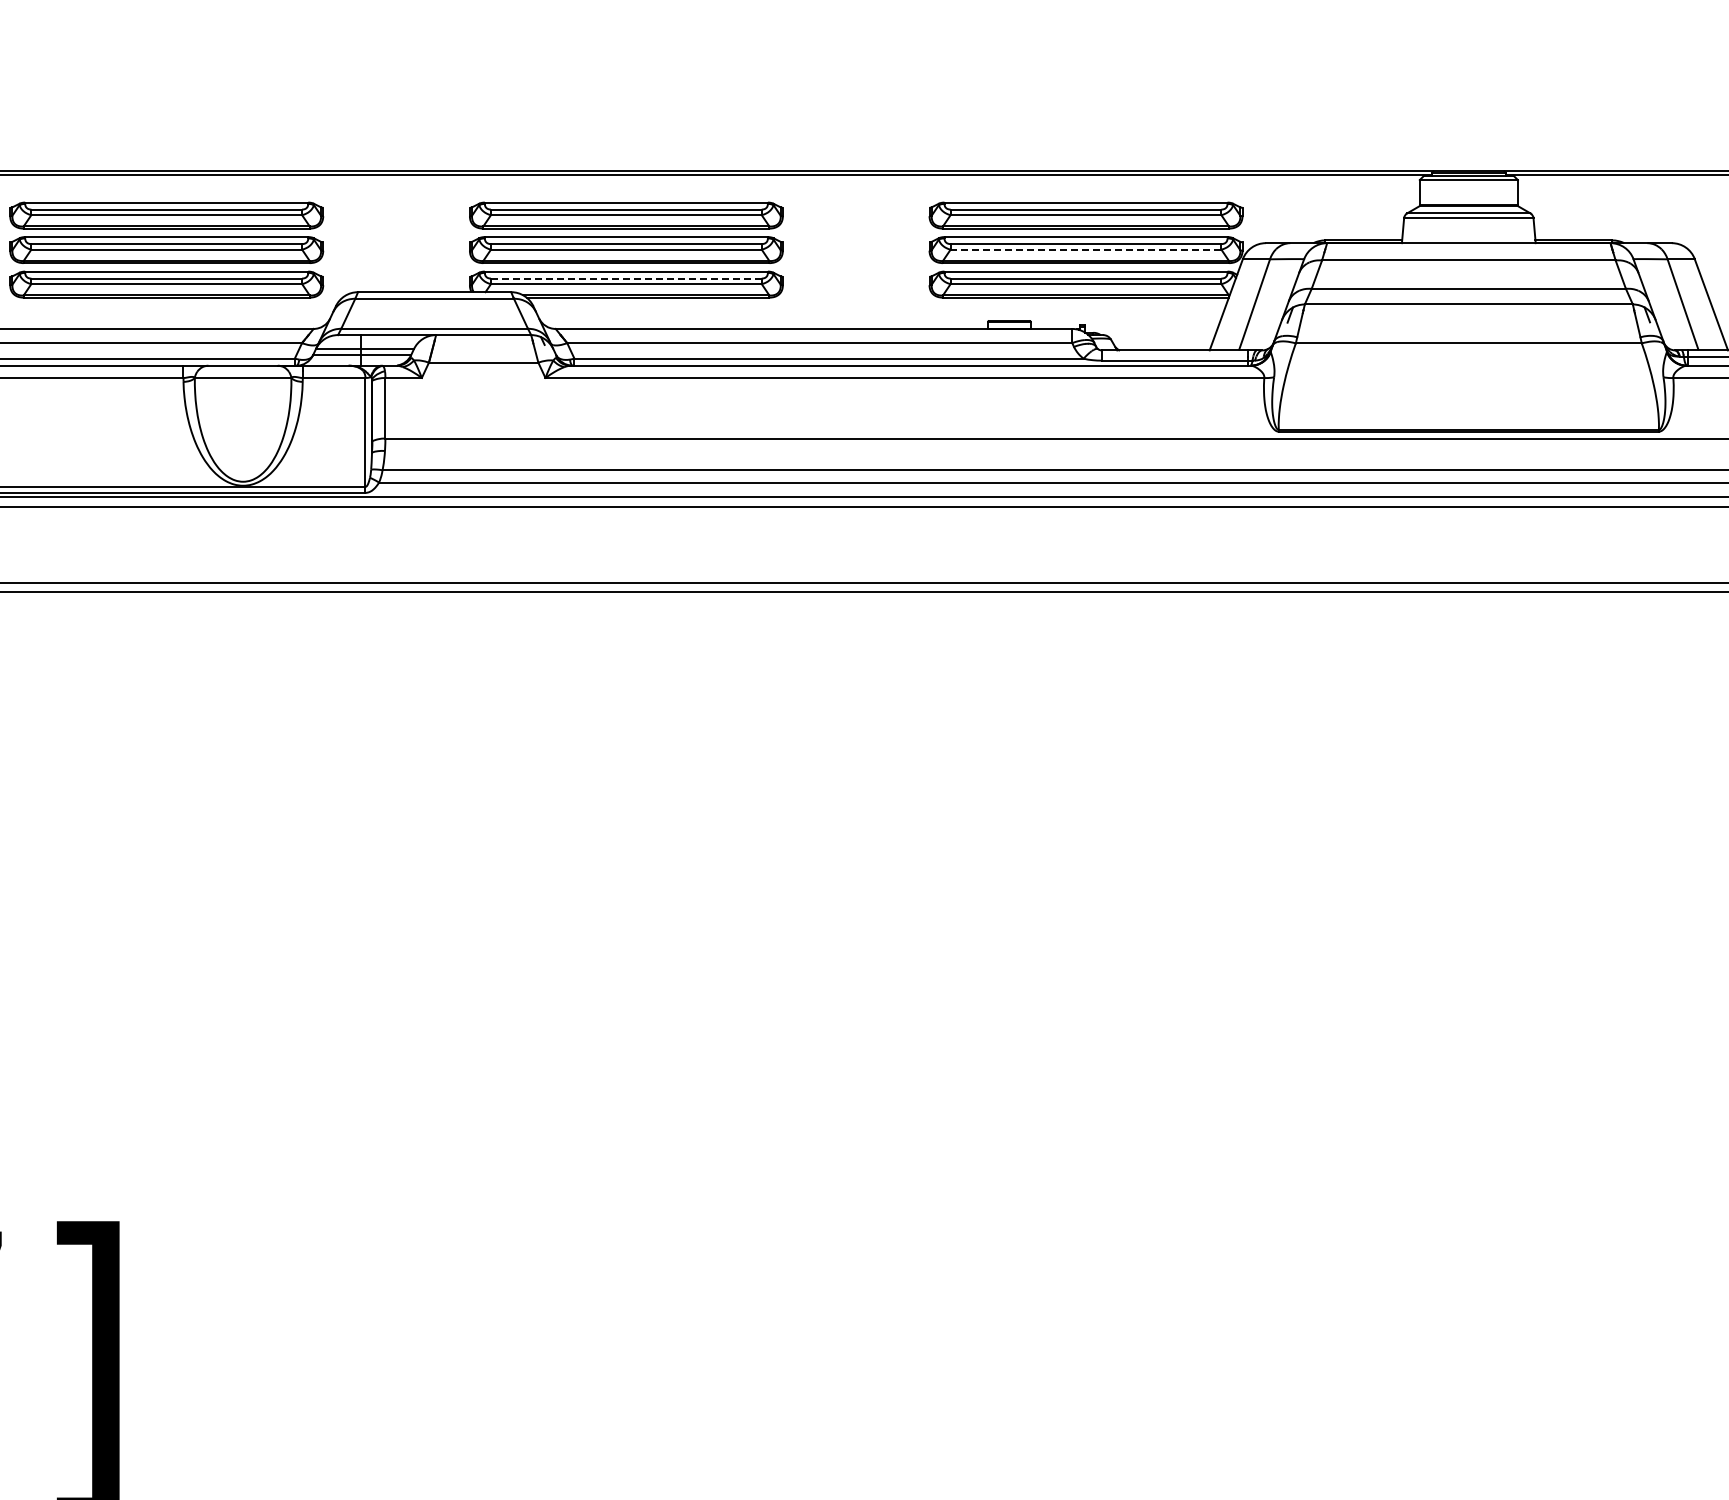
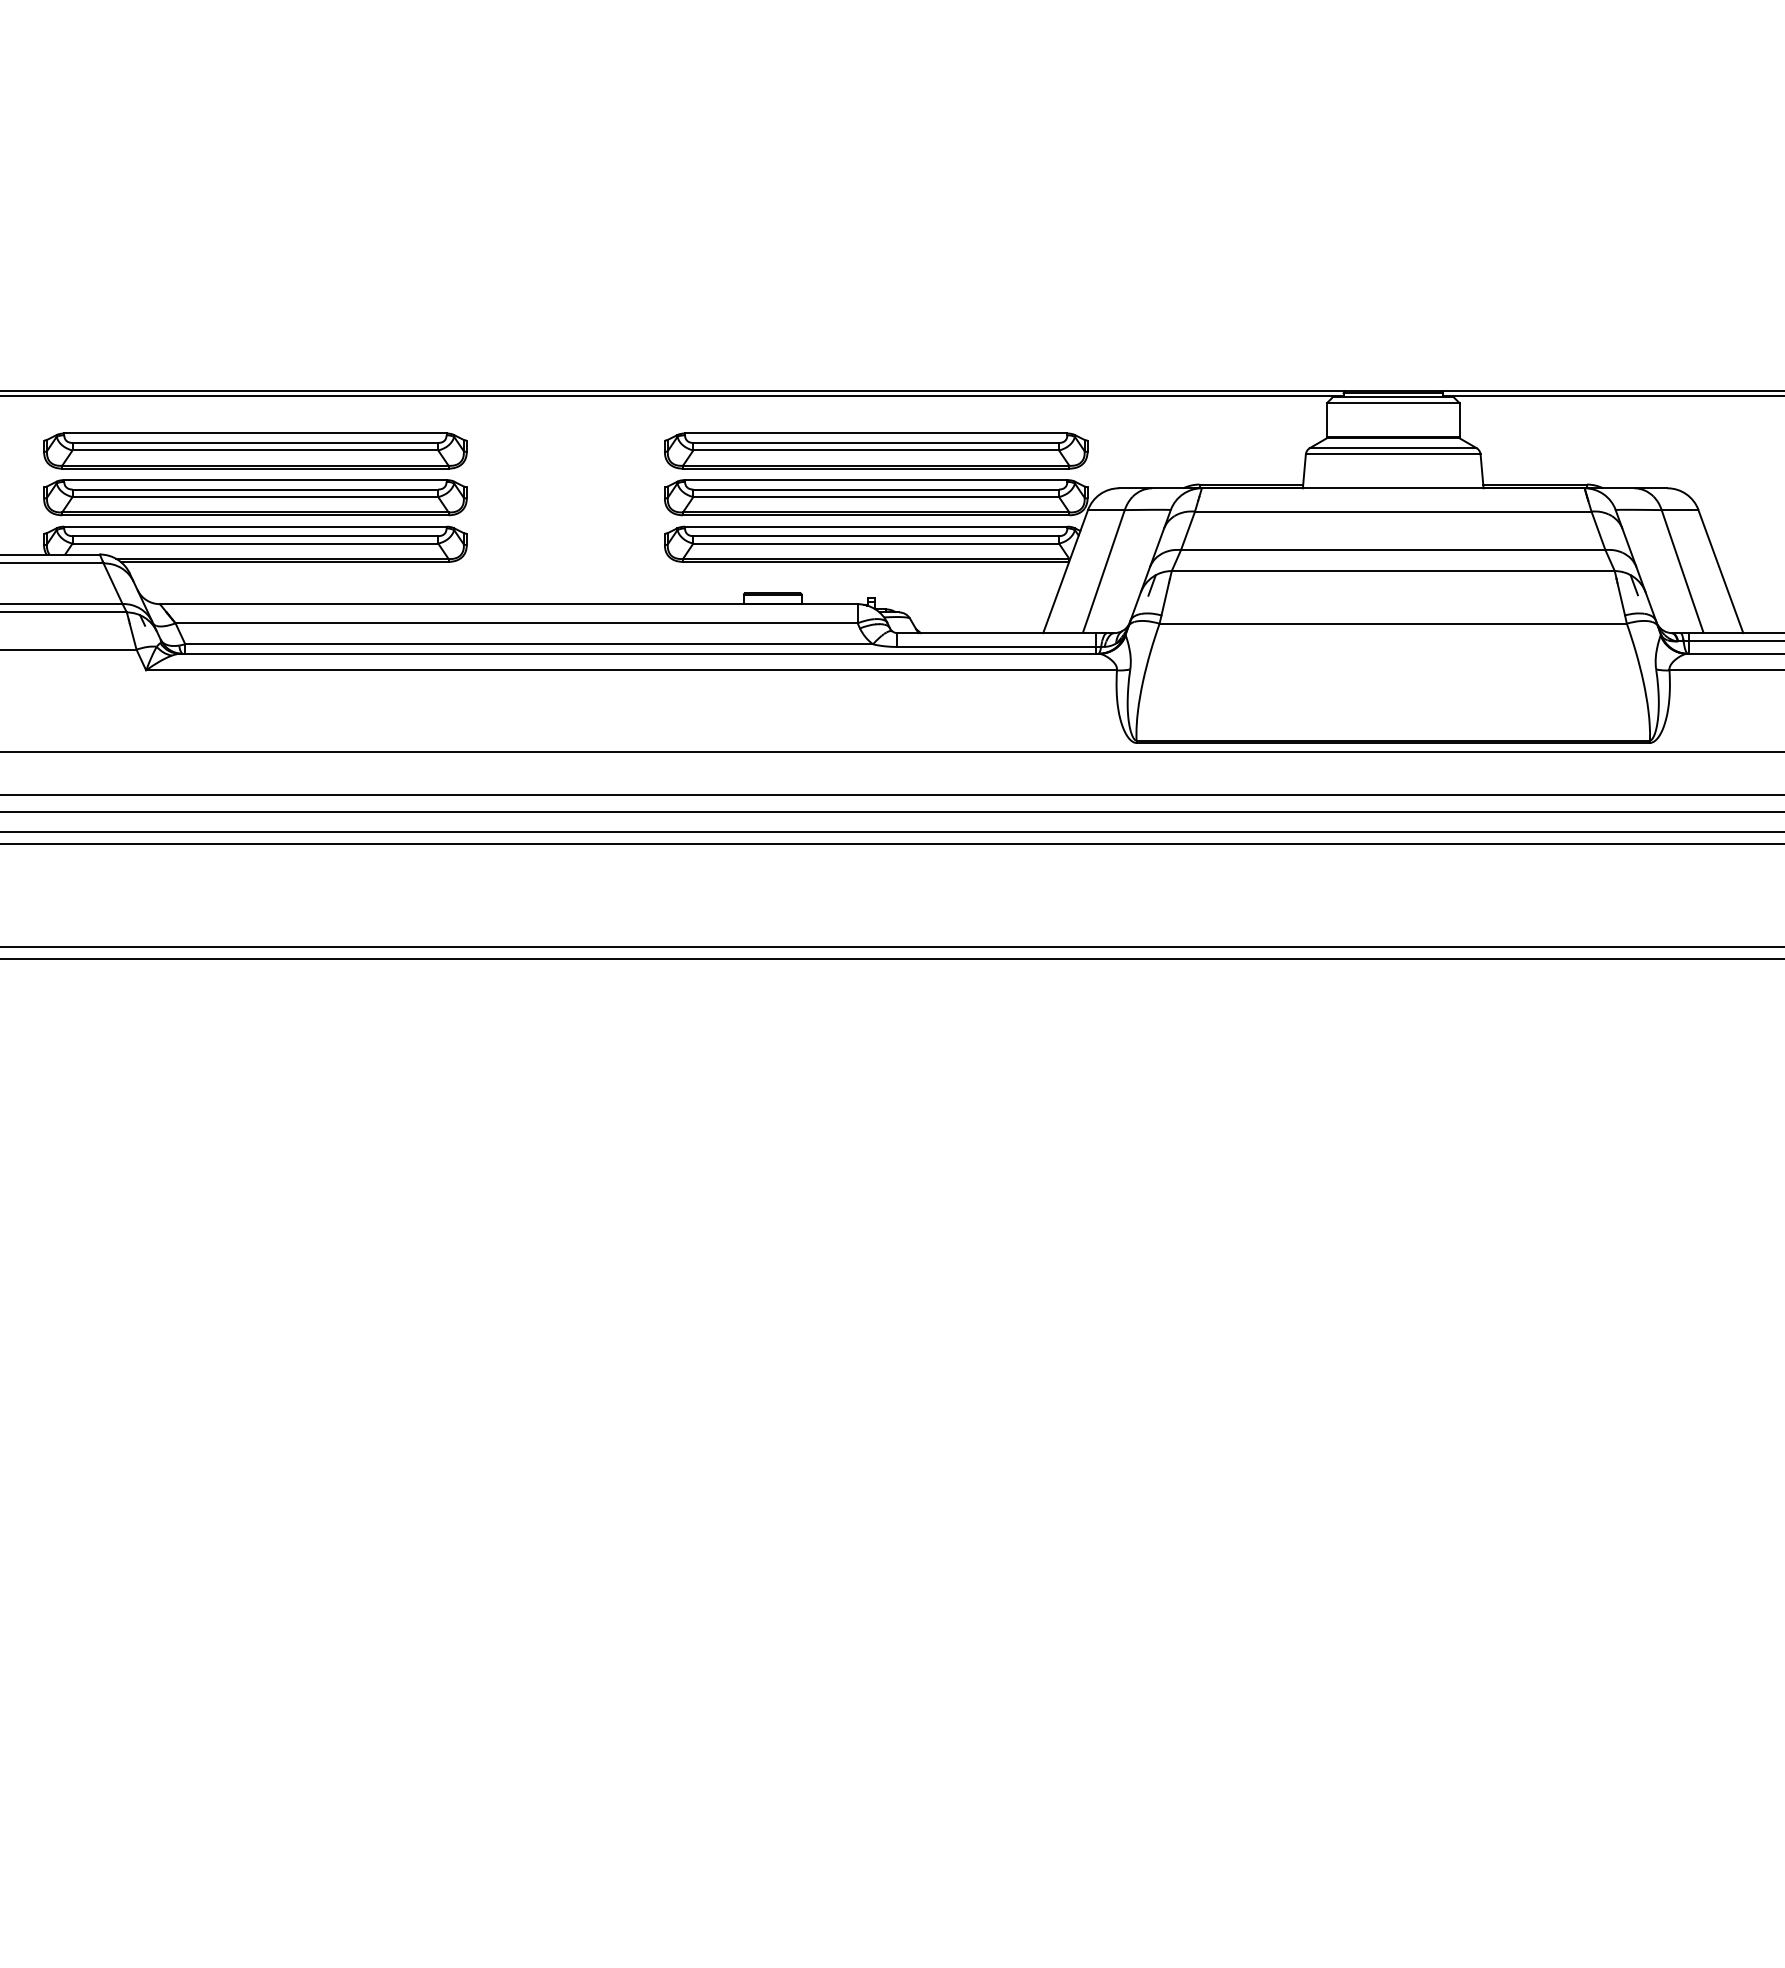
line: (1085, 249) -> (875, 496), dashed -> solid
line: (625, 278) -> (254, 536), dashed -> solid

